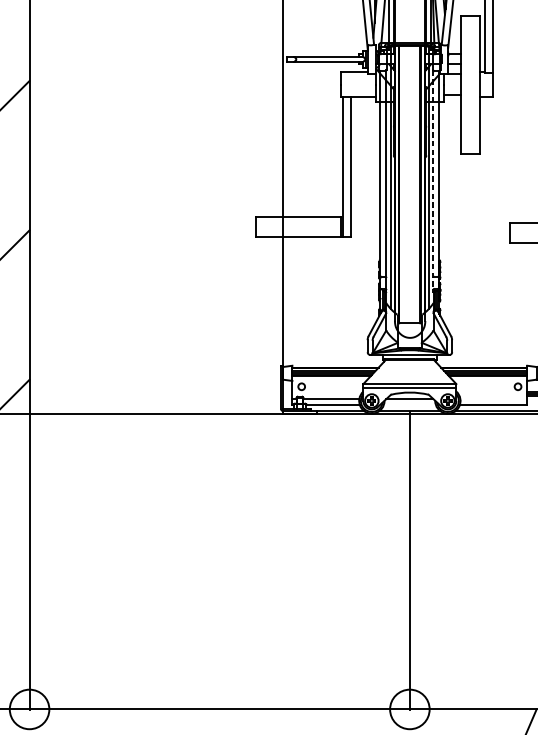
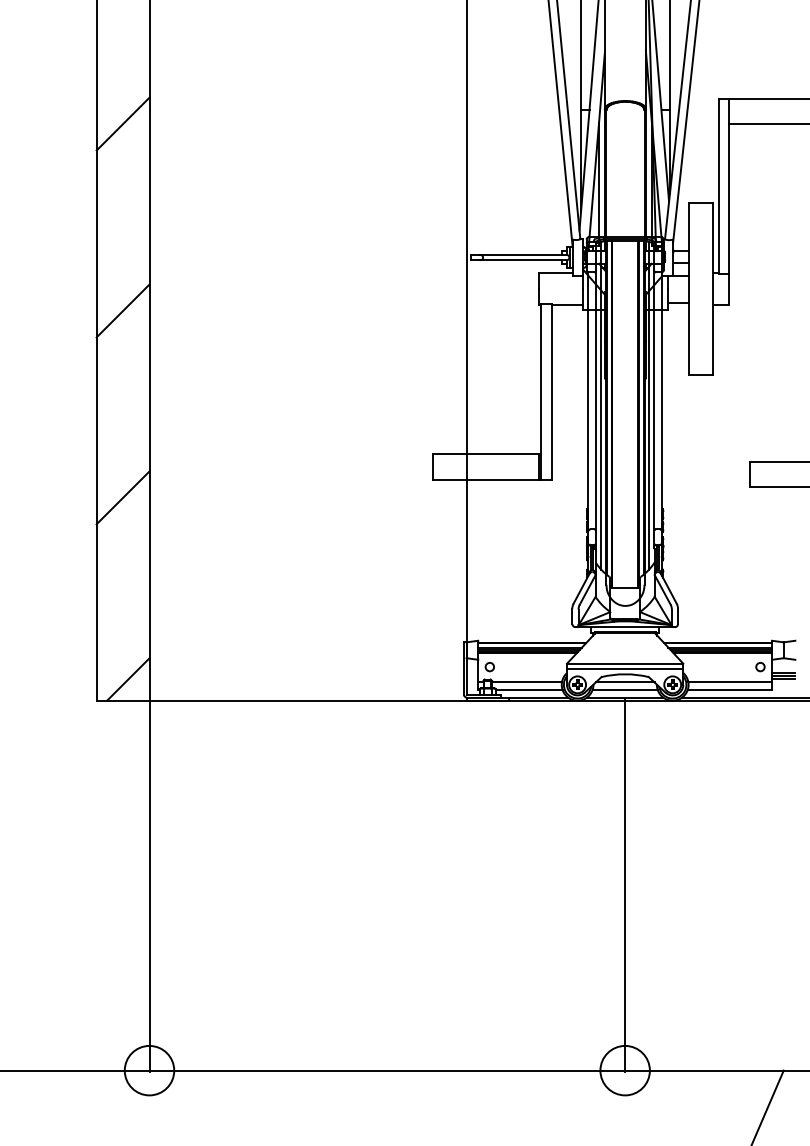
line: (433, 180) -> (654, 409), dashed -> solid
line: (494, 399) -> (730, 682), added
line: (409, 405) -> (624, 690), added

